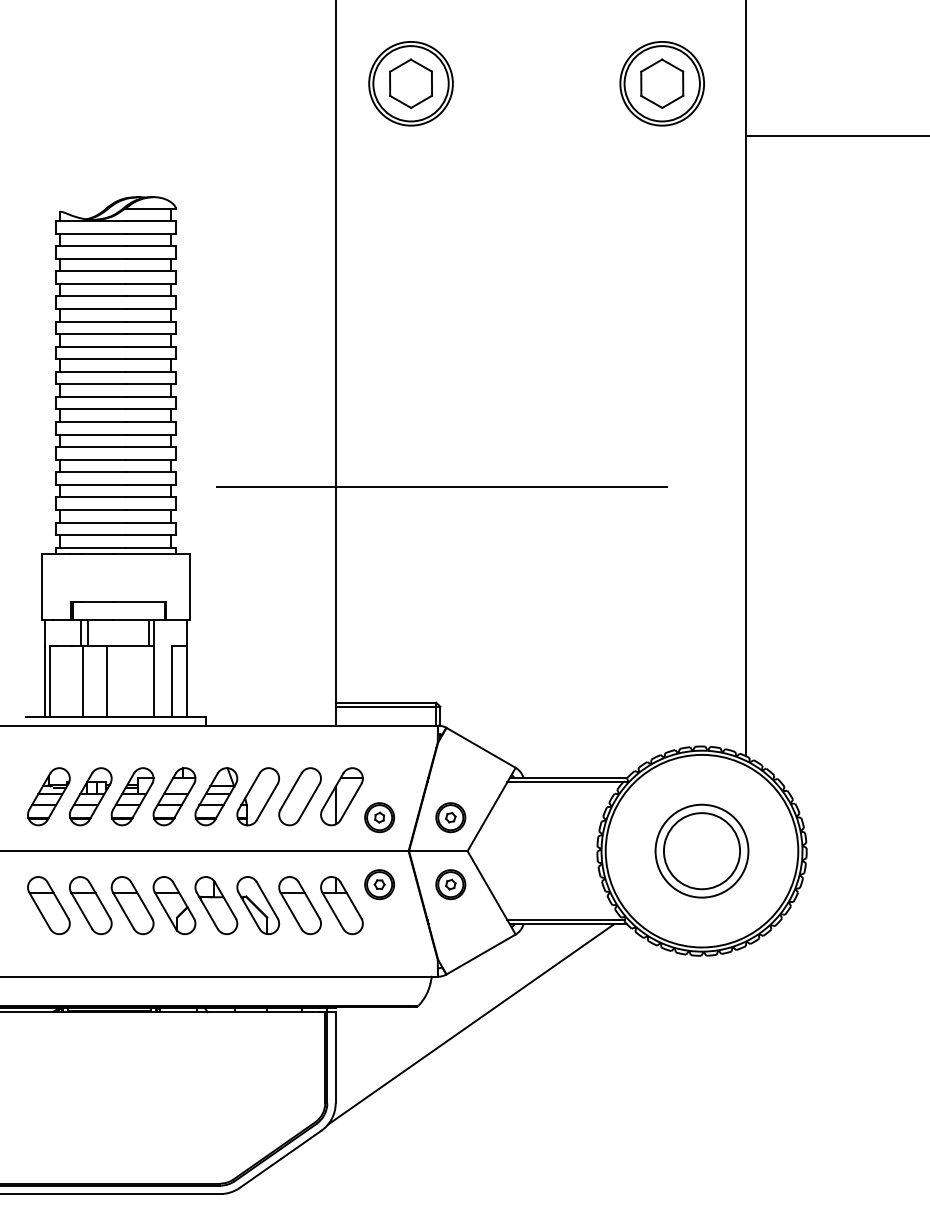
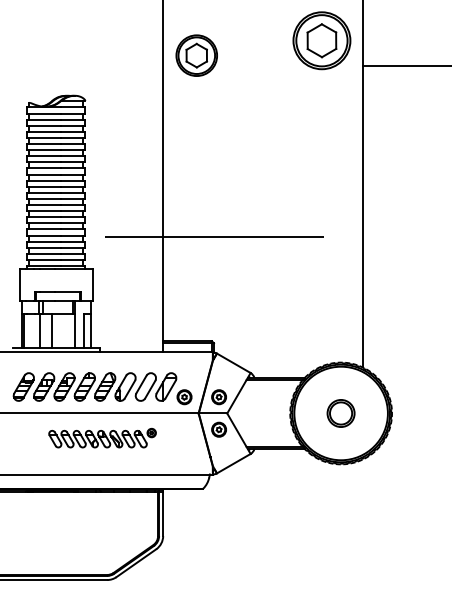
part: (410, 83) -> (196, 55), moved
part: (661, 83) -> (321, 40), size x1.4
part: (700, 851) -> (340, 413), size x0.6
part: (210, 900) -> (102, 437), size x0.6
line: (470, 1024) -> (228, 497), removed

